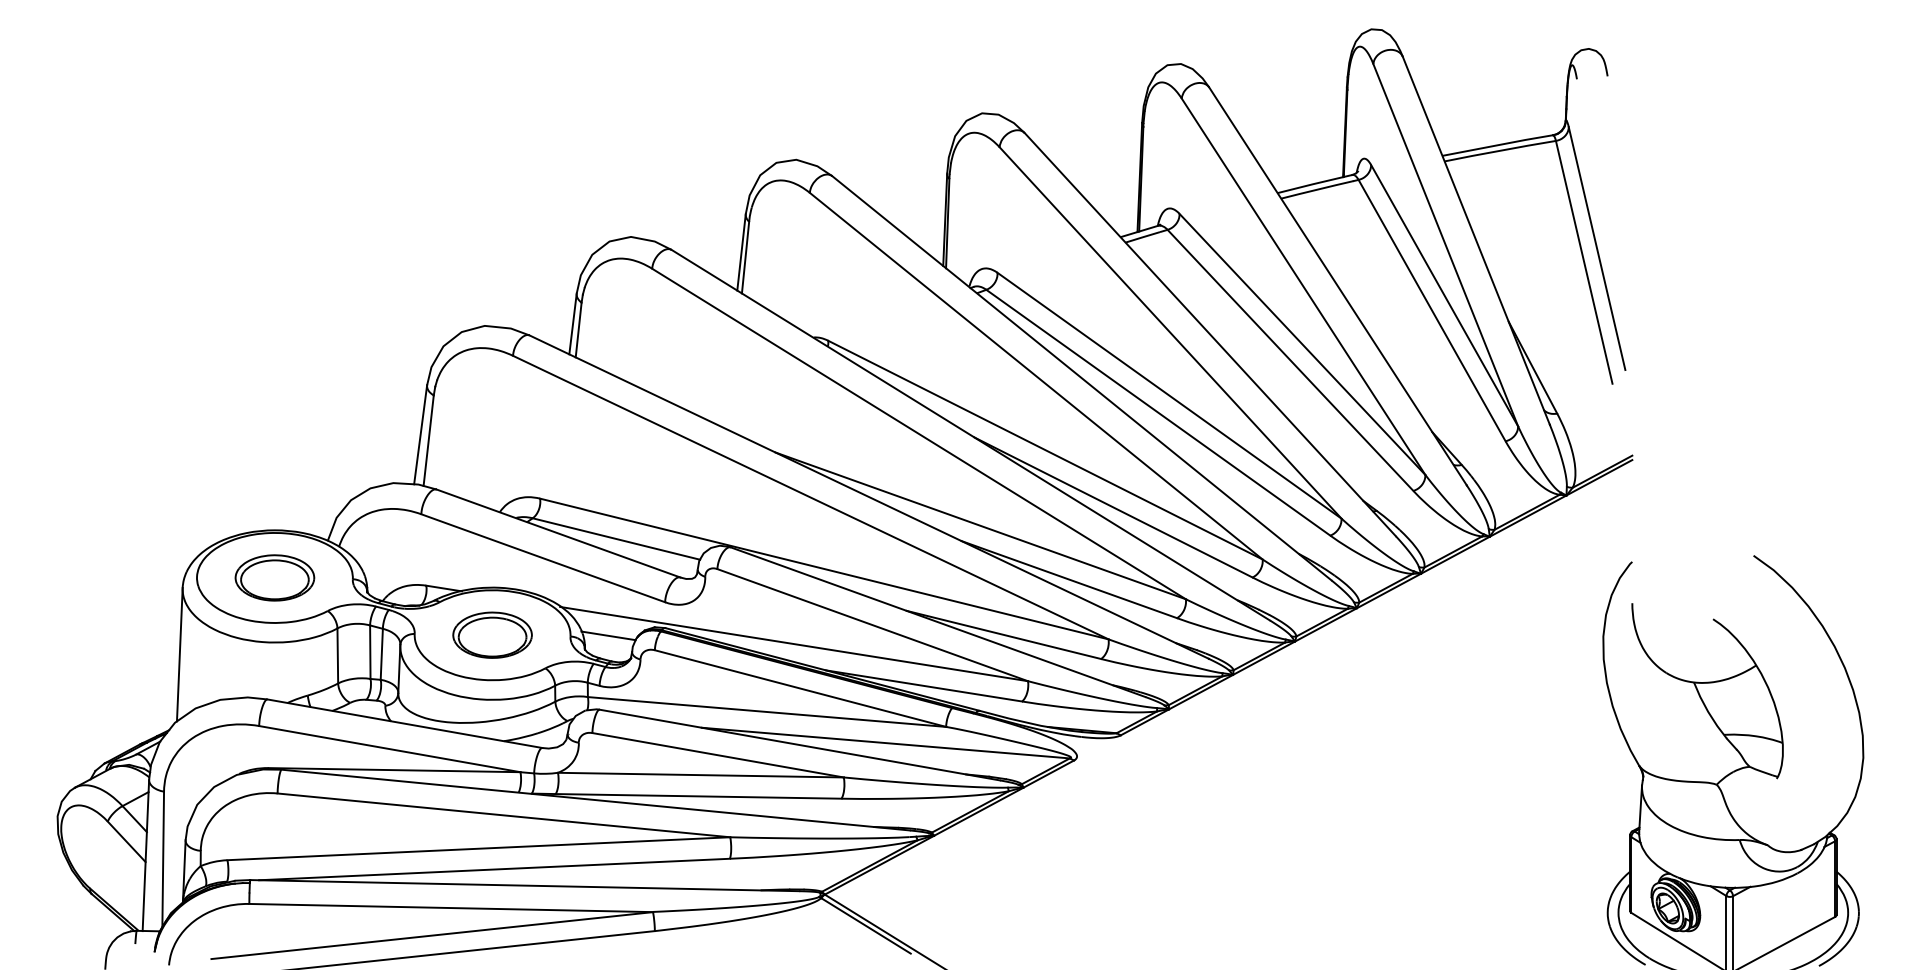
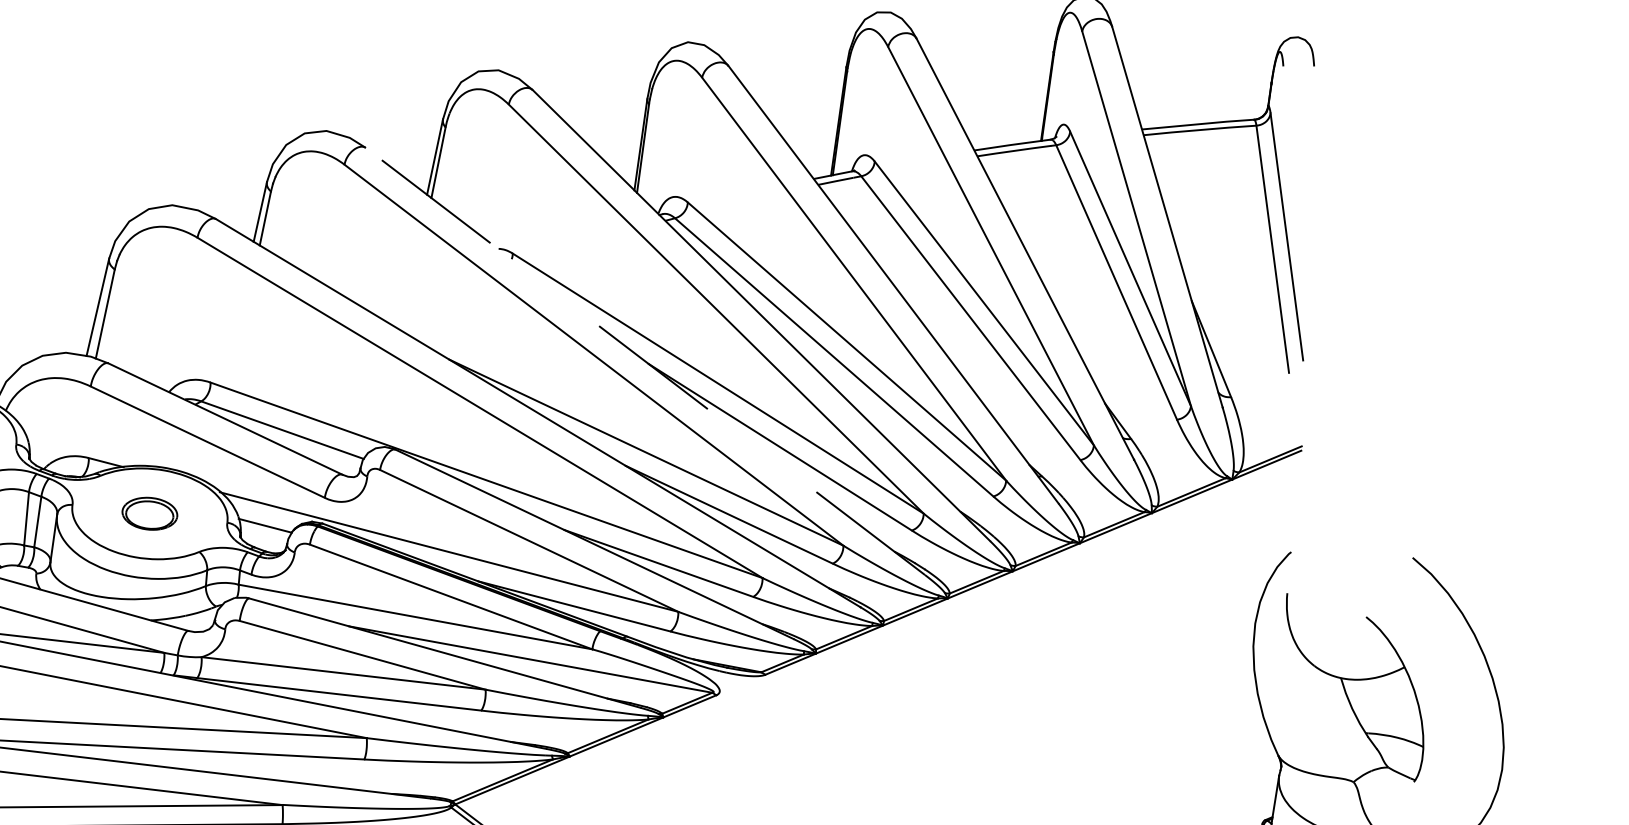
line: (970, 435) -> (645, 361), solid -> dashed
part: (492, 634) -> (149, 513), size x0.7

